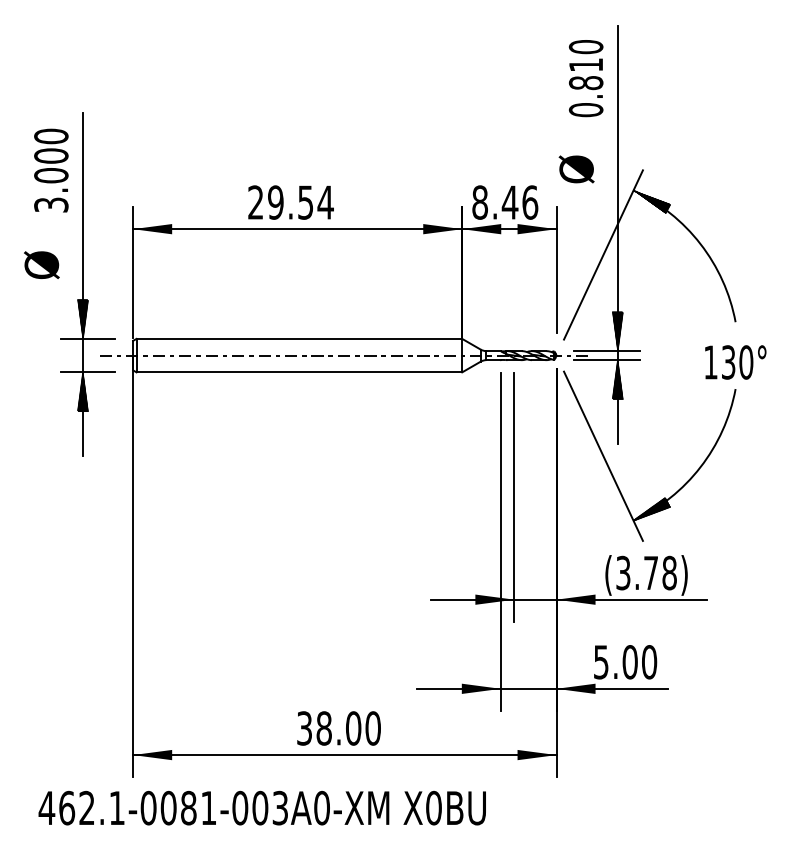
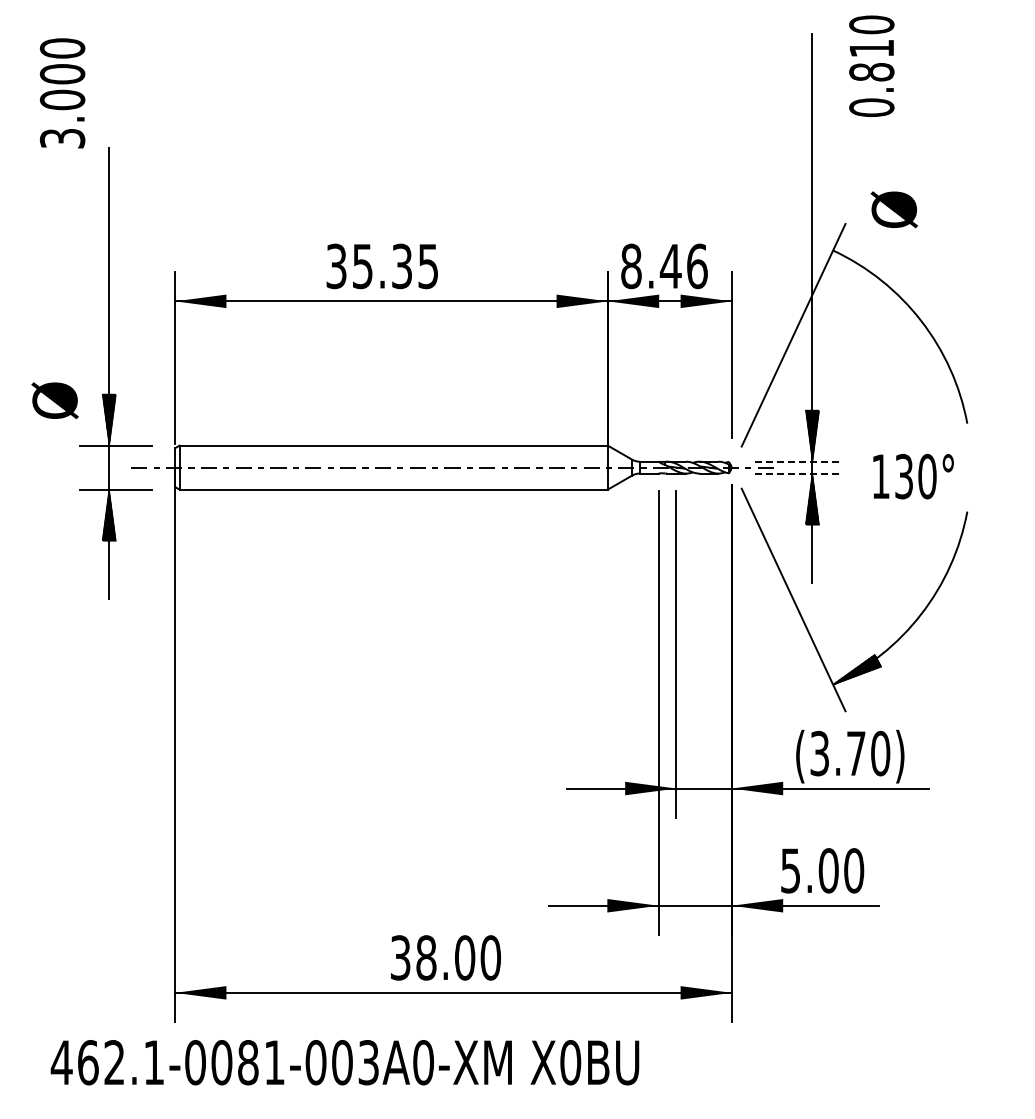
text: (585, 77) -> (871, 65), moved
text: (576, 169) -> (893, 209), moved
text: (51, 170) -> (62, 93), moved
hatch: (652, 201) -> (857, 265), removed
text: (290, 202) -> (382, 266), 29.54 -> 35.35
text: (41, 265) -> (54, 400), moved
line: (607, 350) -> (798, 461), solid -> dashed
line: (607, 360) -> (798, 473), solid -> dashed
text: (735, 362) -> (913, 476), moved
text: (669, 573) -> (880, 753), (3.78) -> (3.70)

